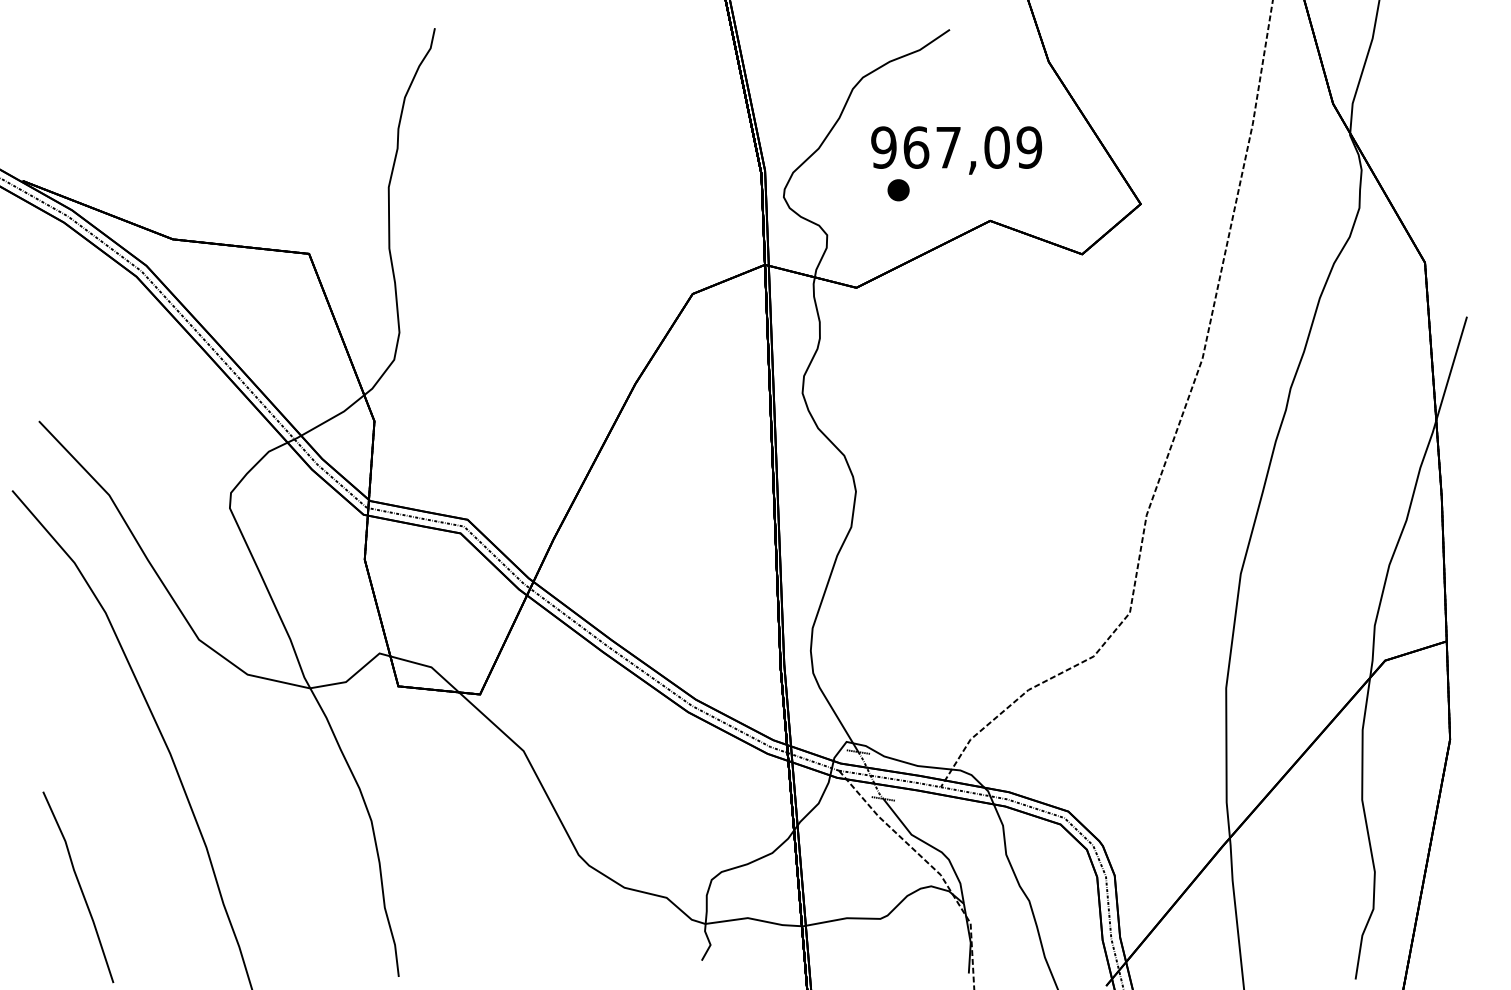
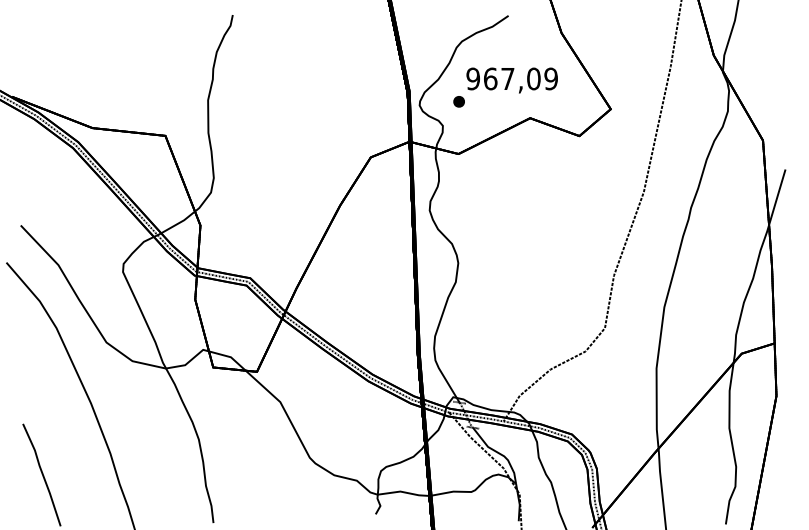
part: (897, 189) -> (458, 101), moved

